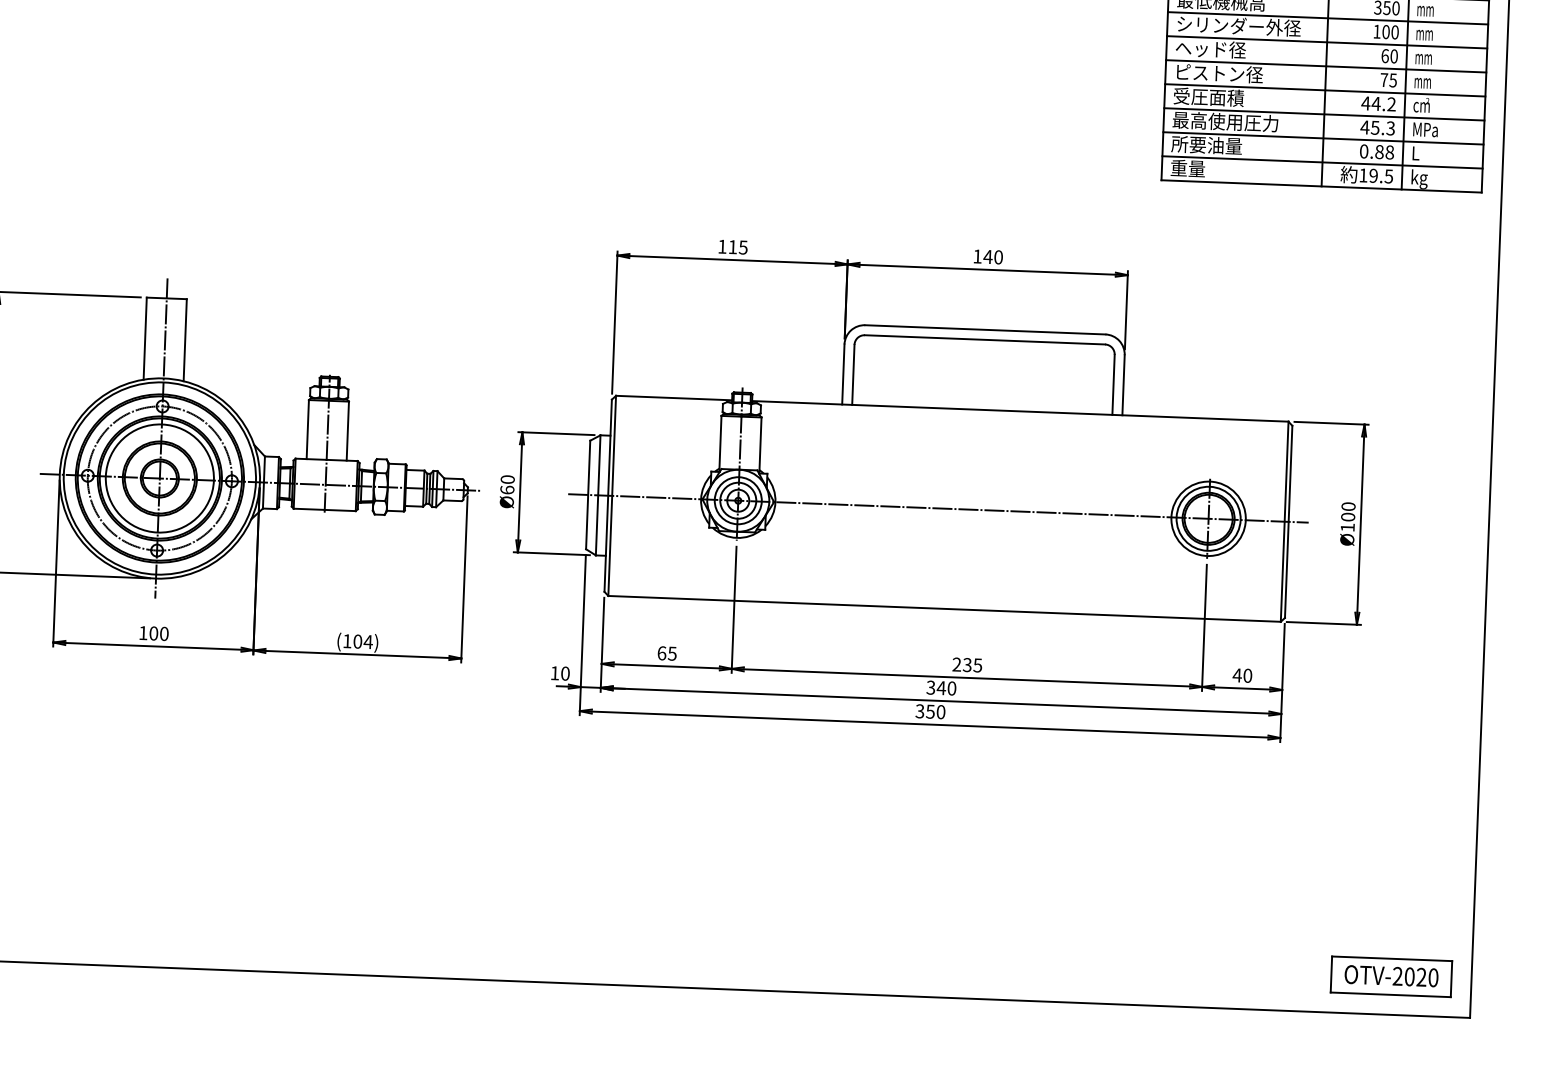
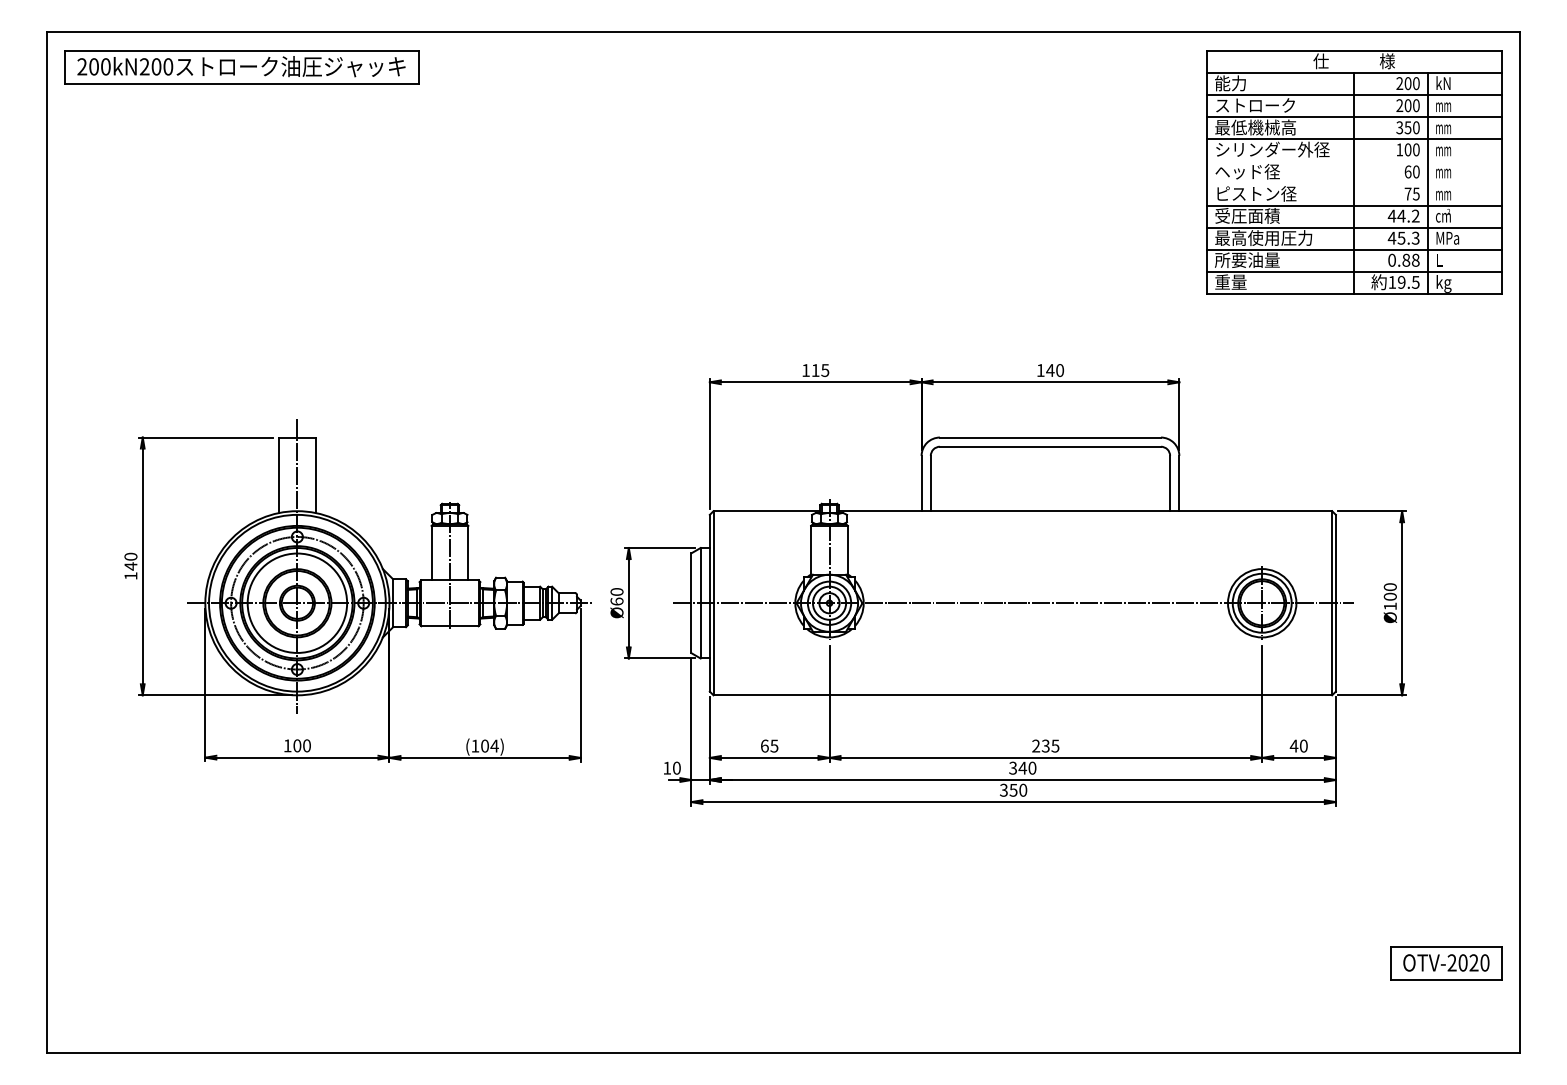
line: (1326, 42) -> (1353, 161), removed
line: (1325, 66) -> (1353, 183), removed
part: (1391, 976) -> (1446, 963), moved

